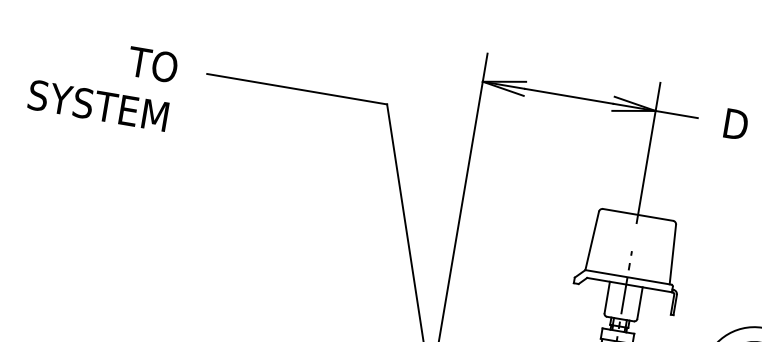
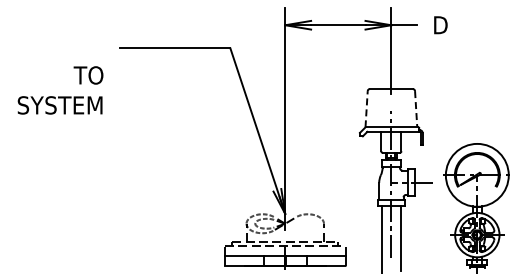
text: (102, 81) -> (60, 90), moved
line: (592, 239) -> (366, 108), solid -> dashed
line: (673, 255) -> (416, 109), solid -> dashed

